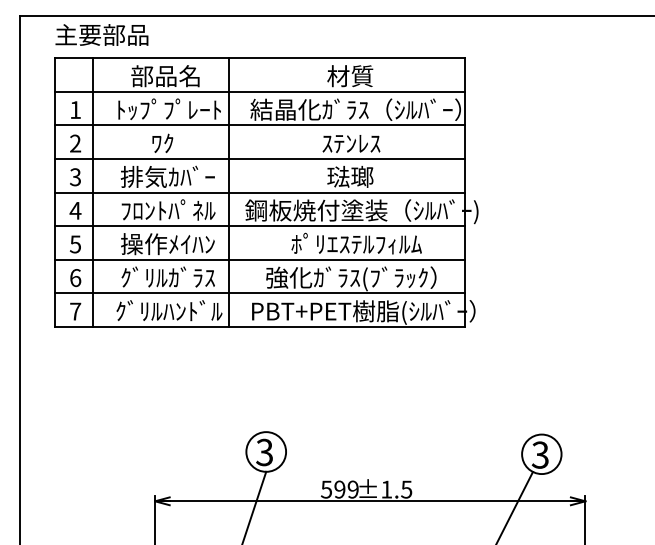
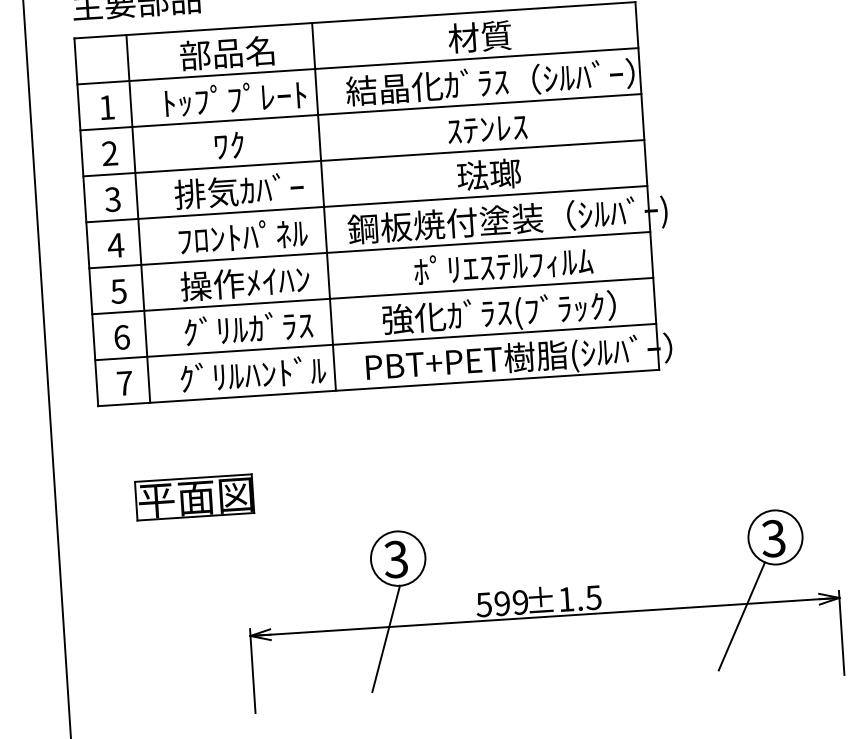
part: (120, 397) -> (193, 497), added

